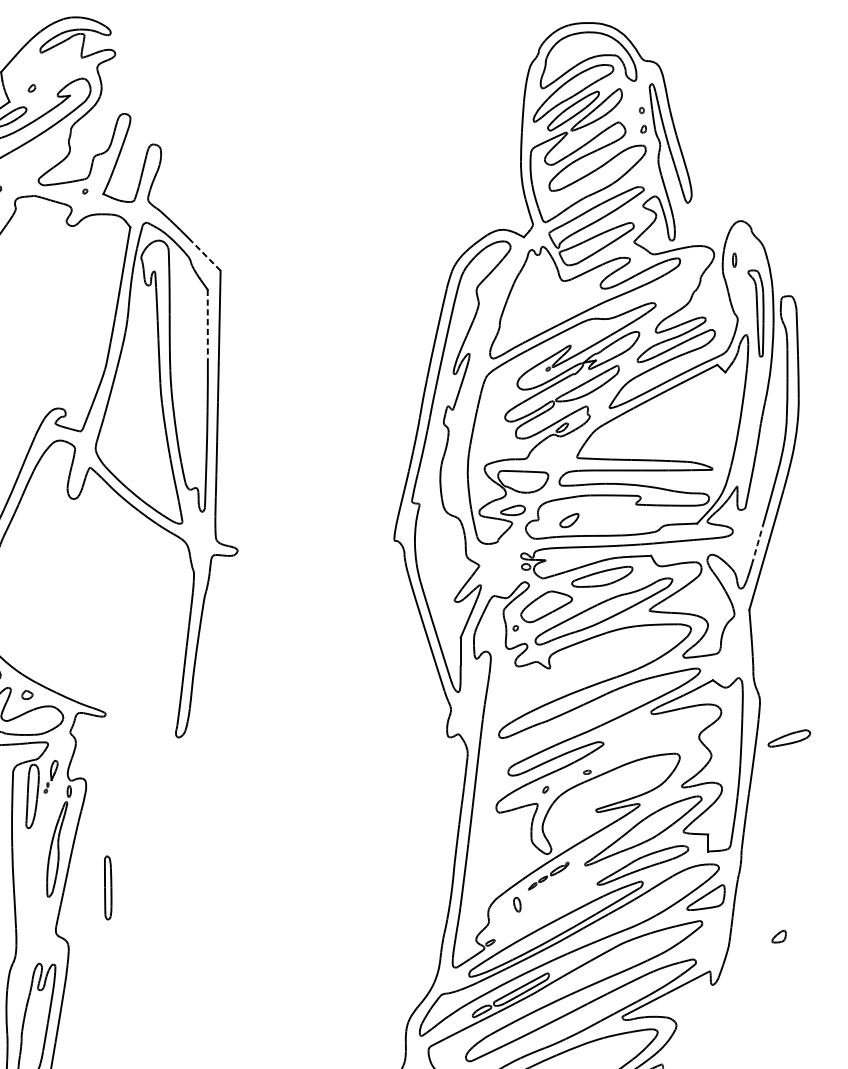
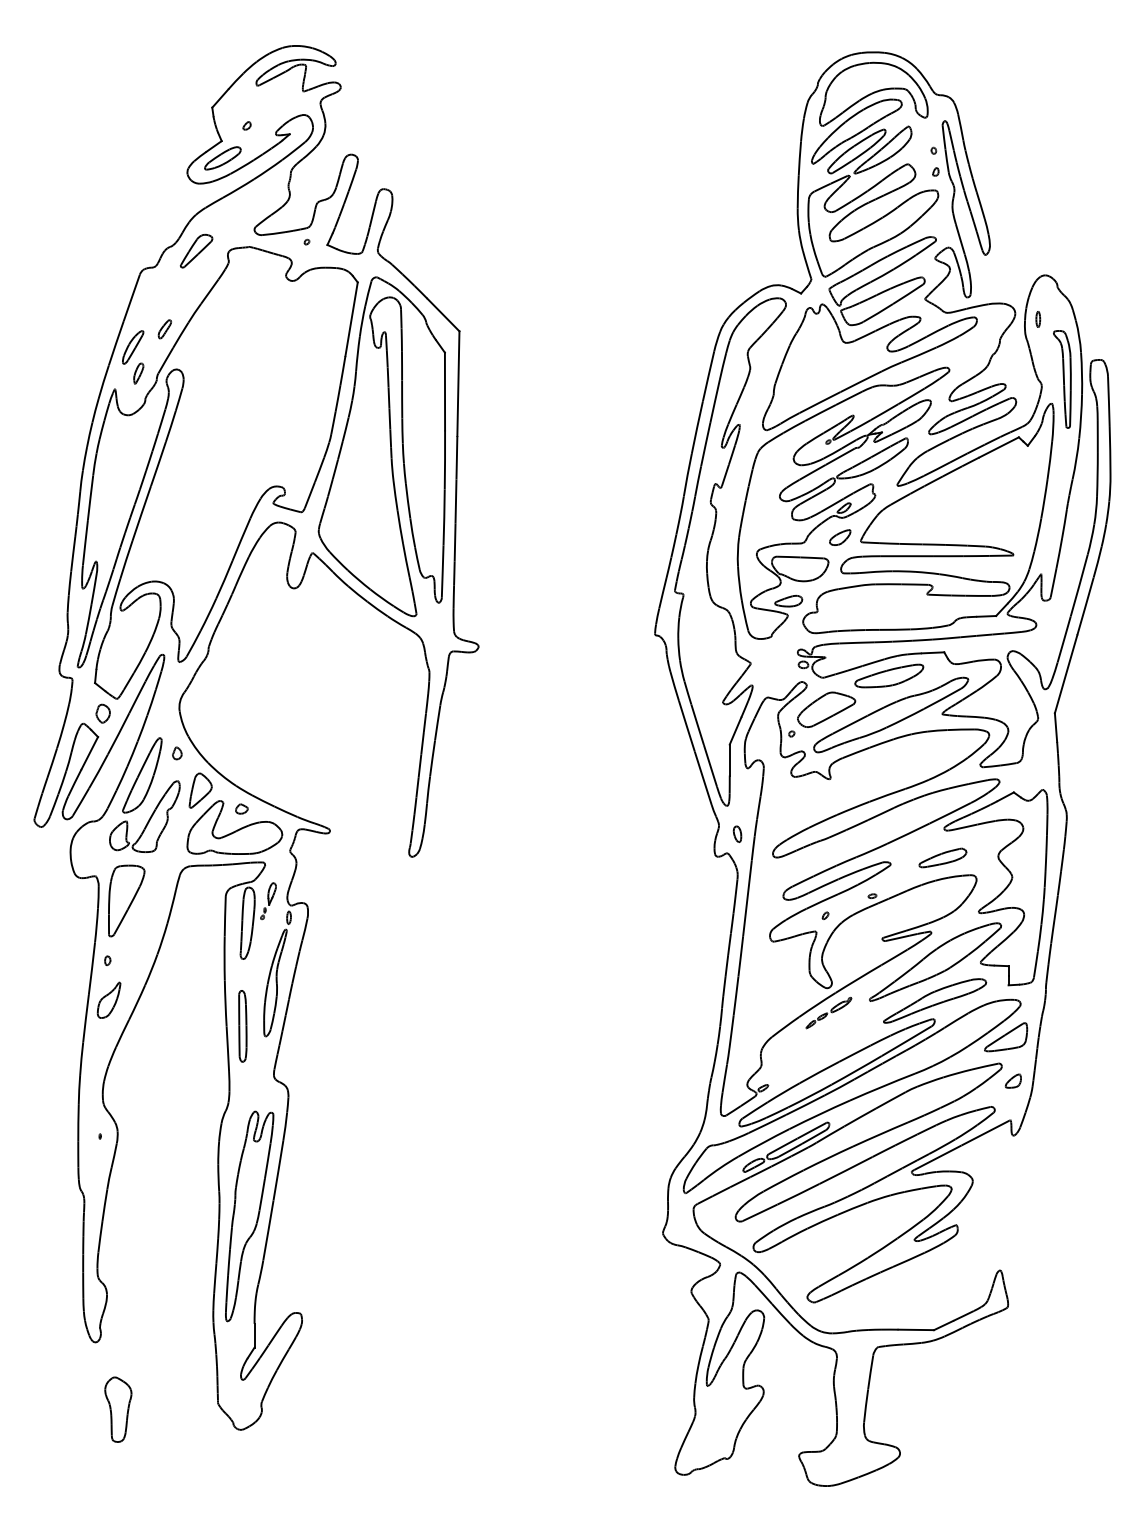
line: (206, 256) -> (443, 315), dashed -> solid
line: (208, 324) -> (445, 391), dashed -> solid
part: (569, 520) -> (840, 537), moved
arc: (757, 544) -> (1064, 639), dashed -> solid
part: (788, 738) -> (942, 857), moved
part: (107, 888) -> (242, 1026), moved
part: (517, 904) -> (737, 833), moved
part: (778, 936) -> (1012, 1080), moved

